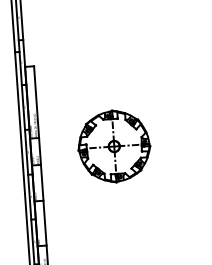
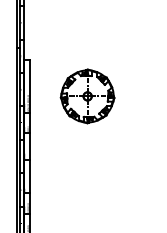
part: (114, 146) -> (87, 96), moved

